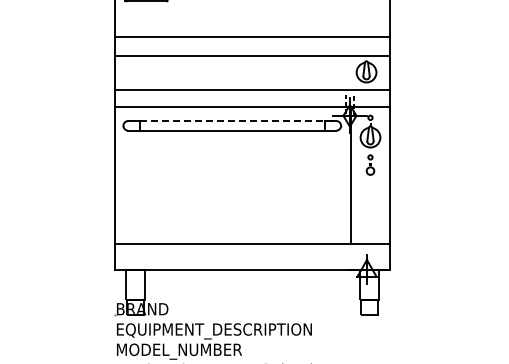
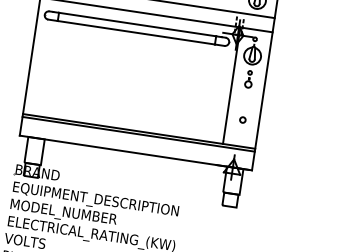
line: (232, 121) -> (137, 24), dashed -> solid
circle: (370, 213) -> (242, 120), added
line: (252, 247) -> (138, 134), added

